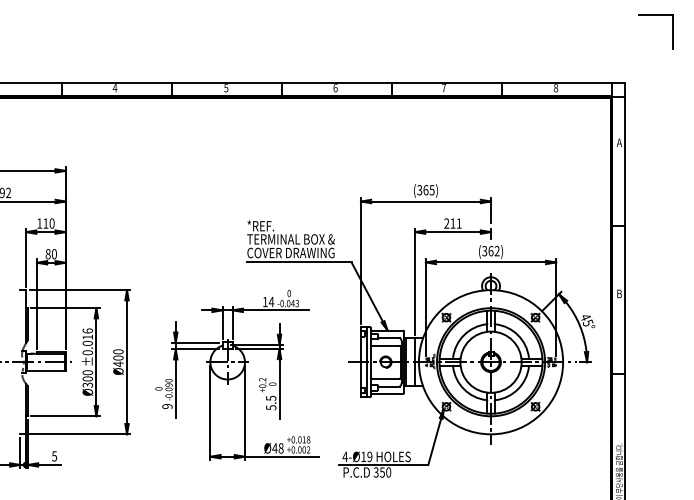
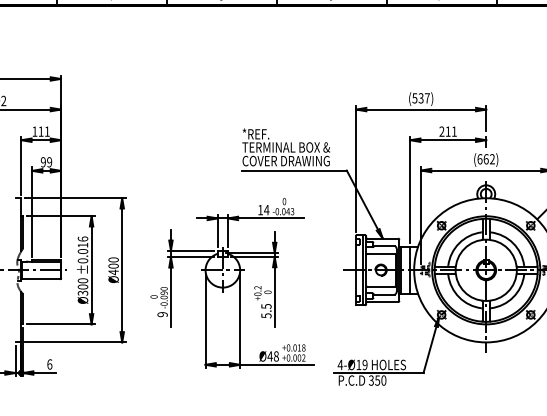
text: (425, 190) -> (420, 98), (365) -> (537)
text: (51, 223) -> (46, 131), 110 -> 111
text: (484, 251) -> (479, 159), (362) -> (662)
text: (50, 254) -> (45, 162), 80 -> 99
text: (54, 456) -> (49, 364), 5 -> 6

